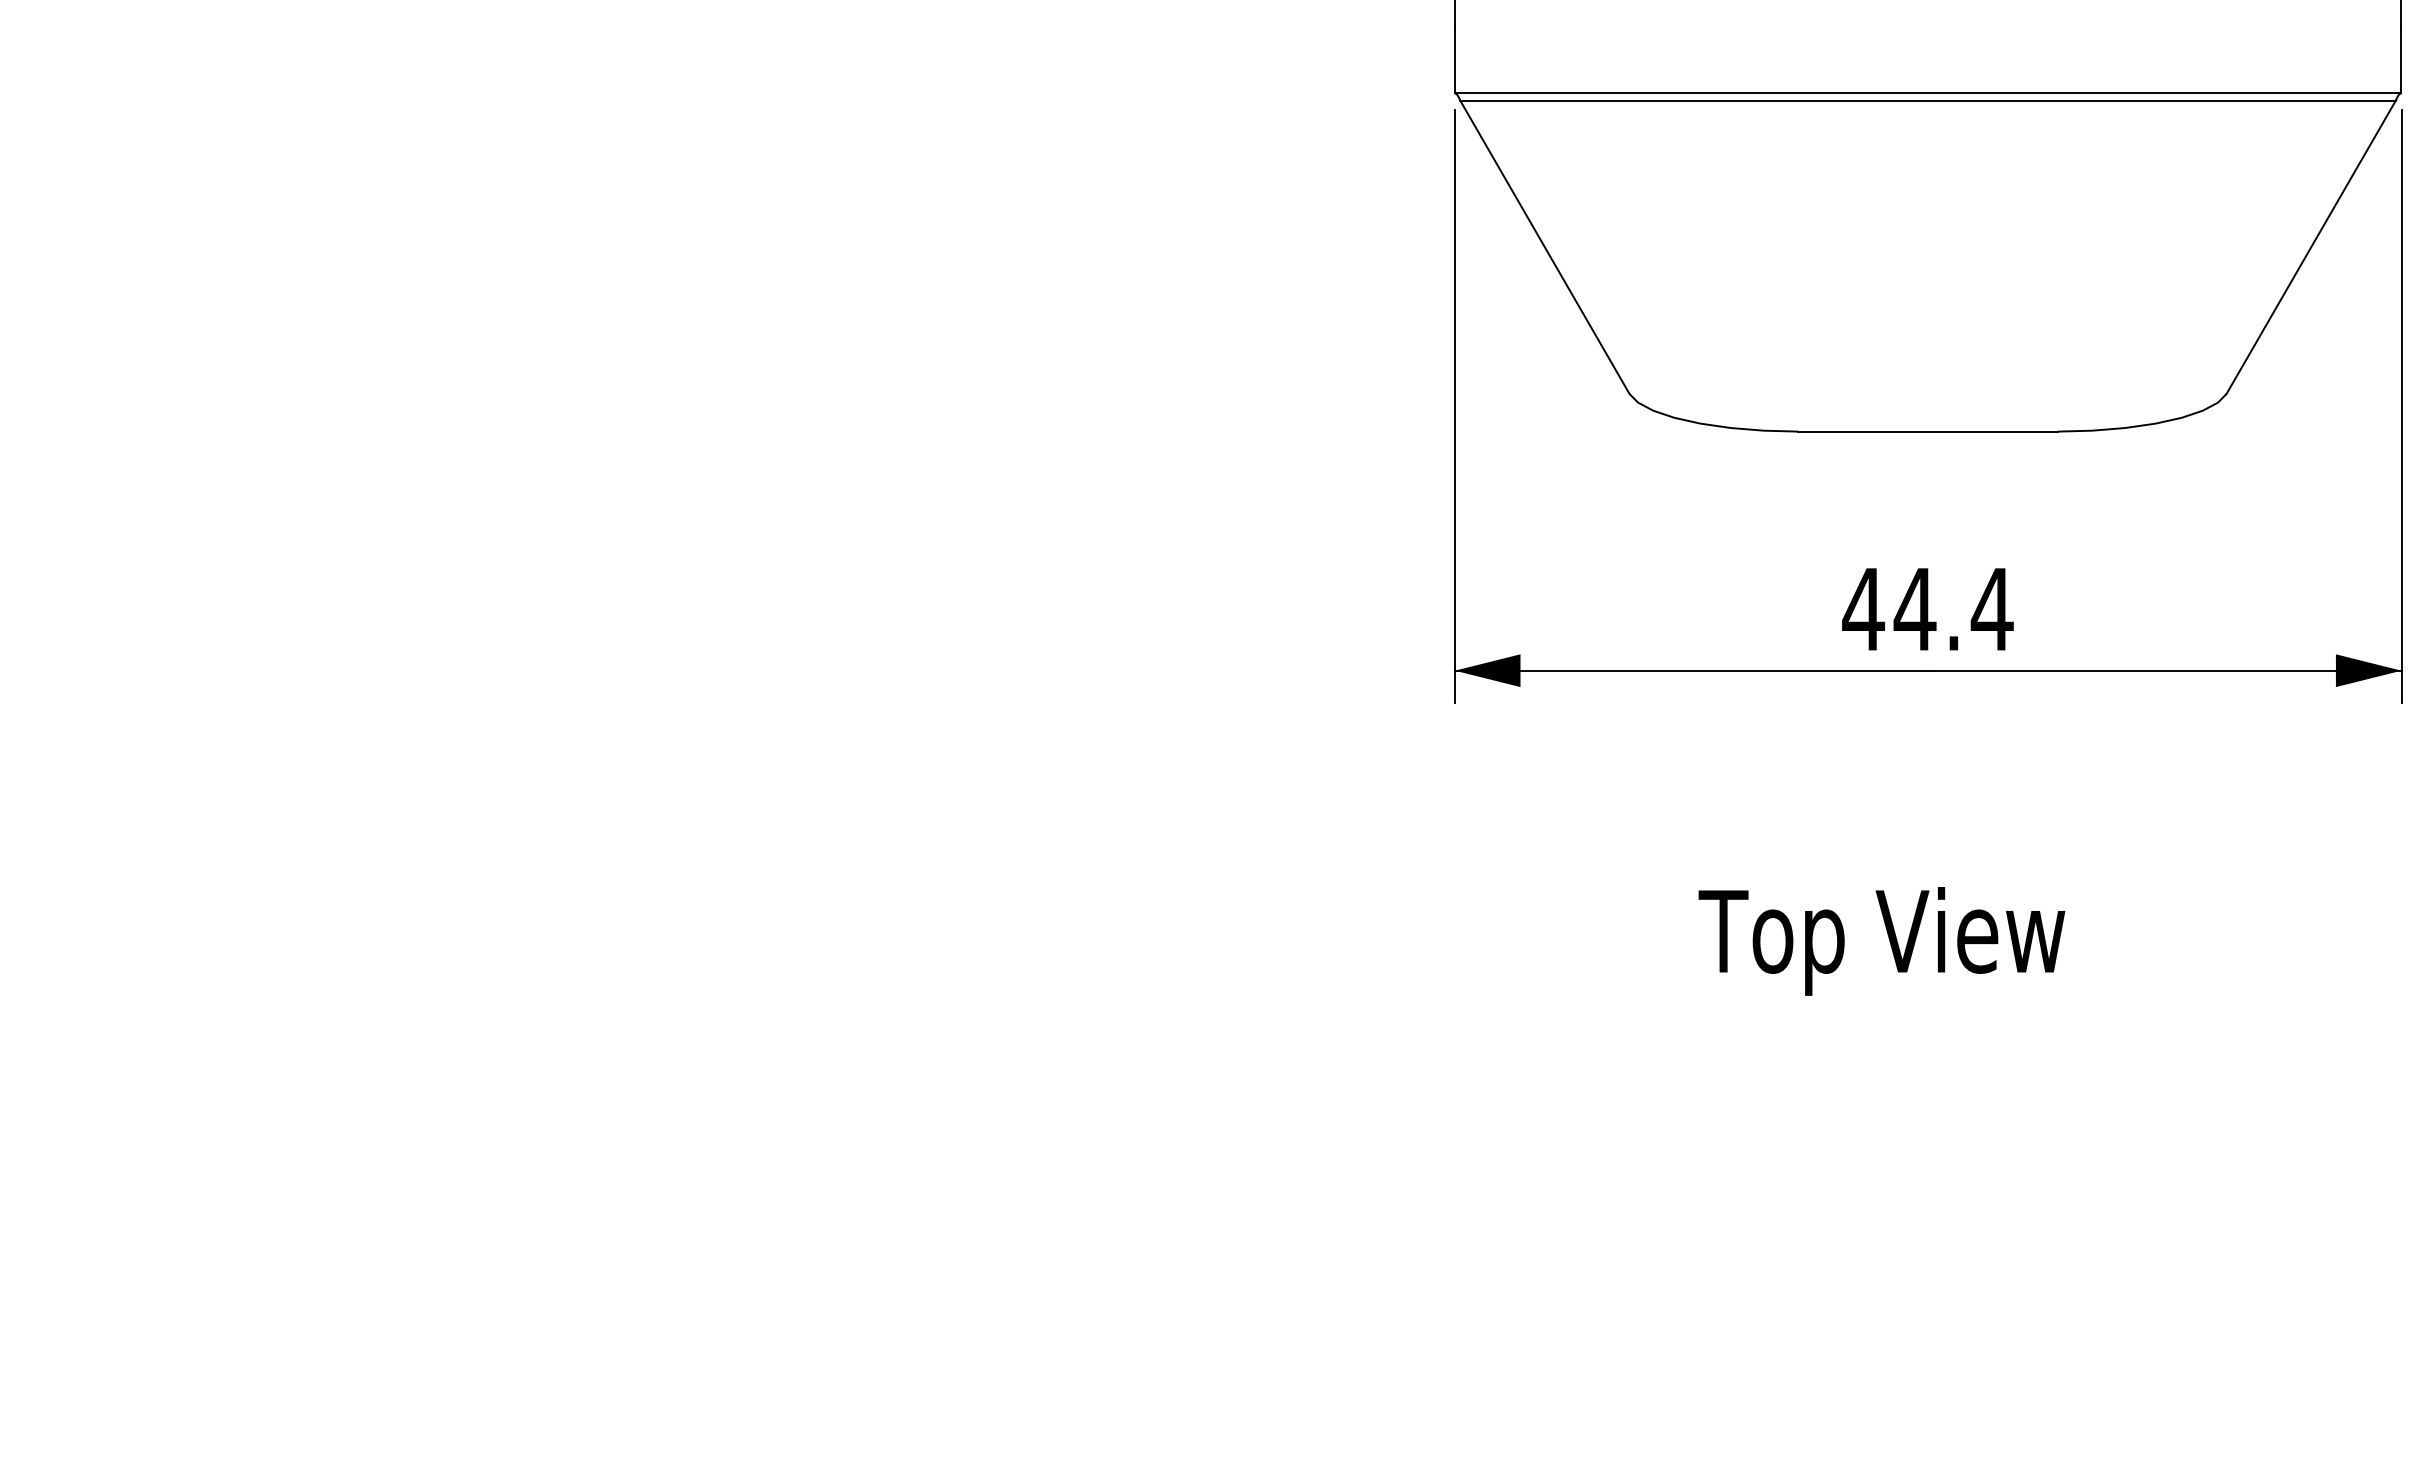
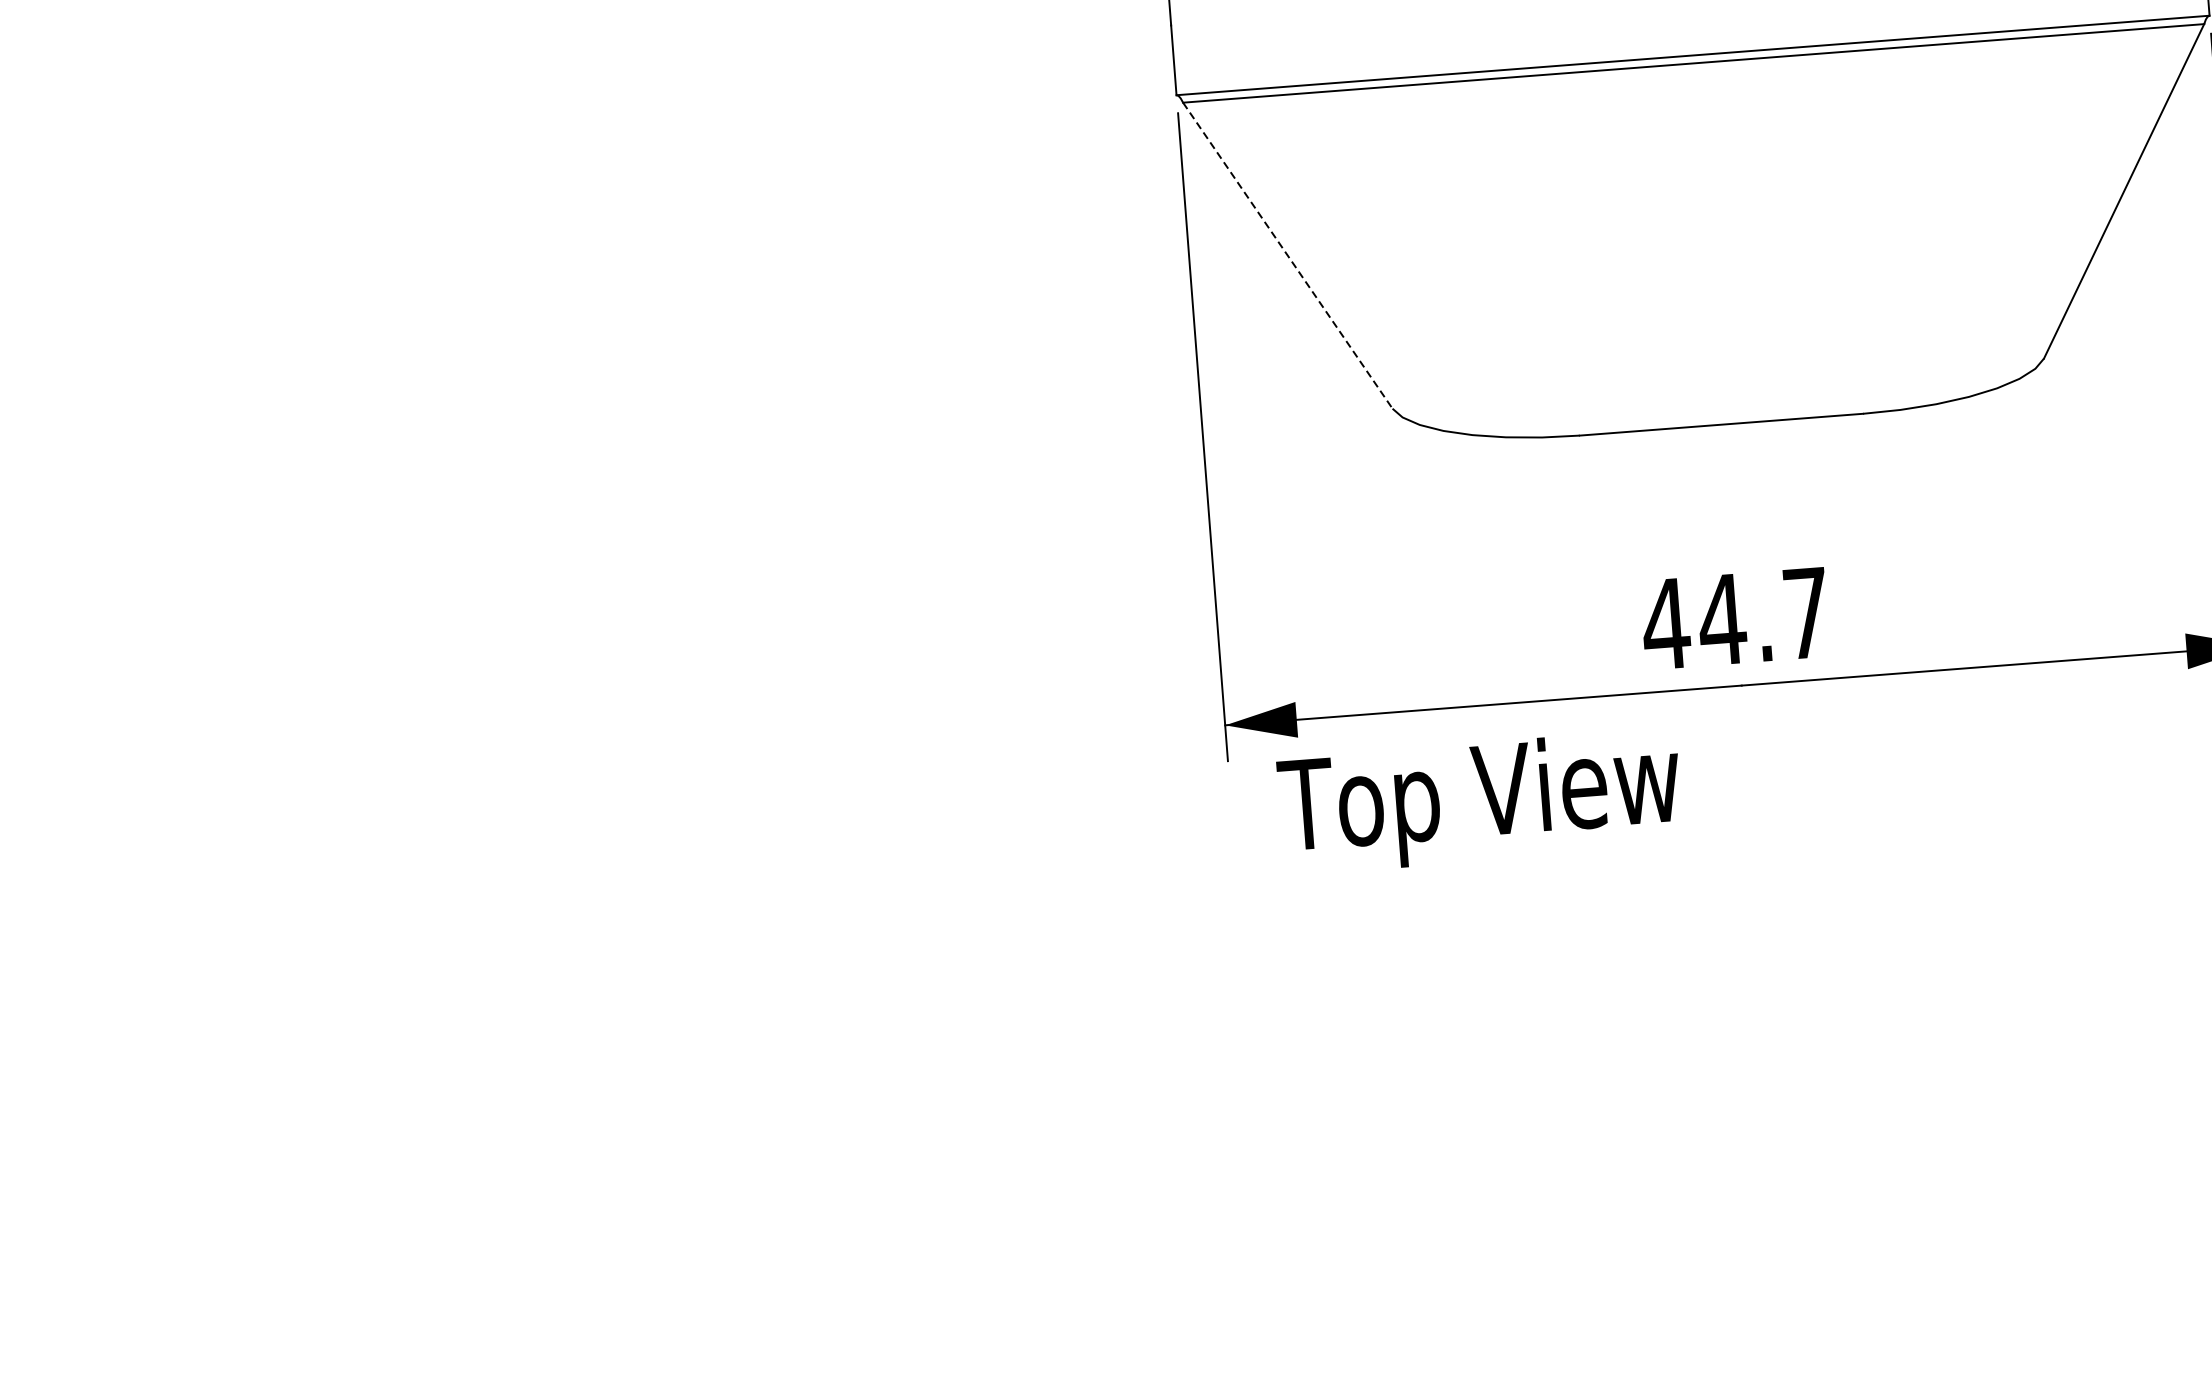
line: (1545, 247) -> (1288, 255), solid -> dashed
text: (1991, 609) -> (1805, 613), 44.4 -> 44.7
text: (1881, 941) -> (1479, 802), moved

